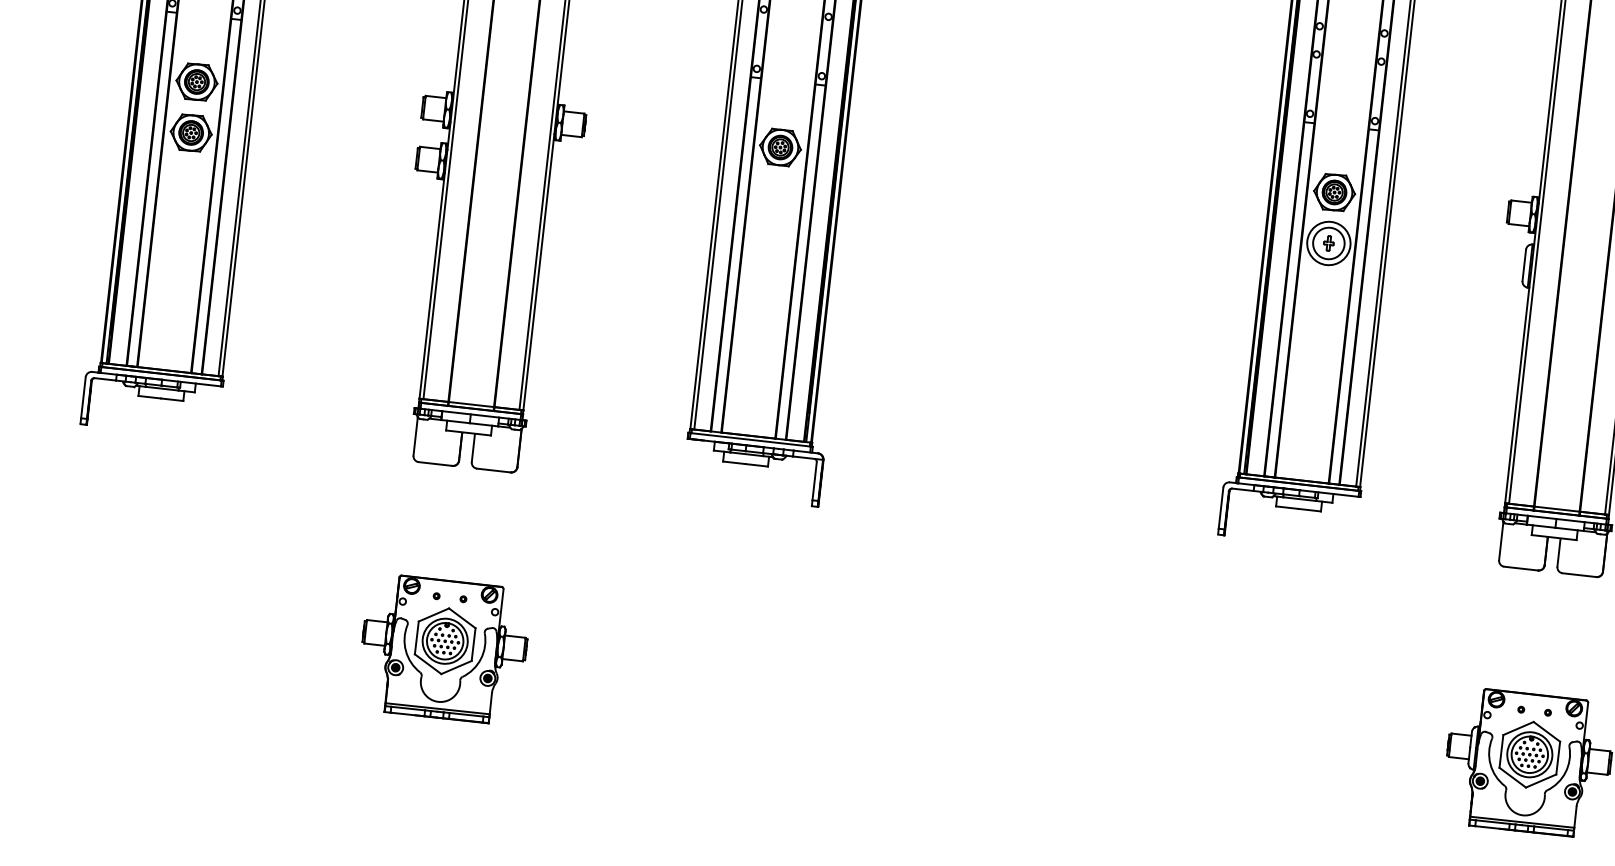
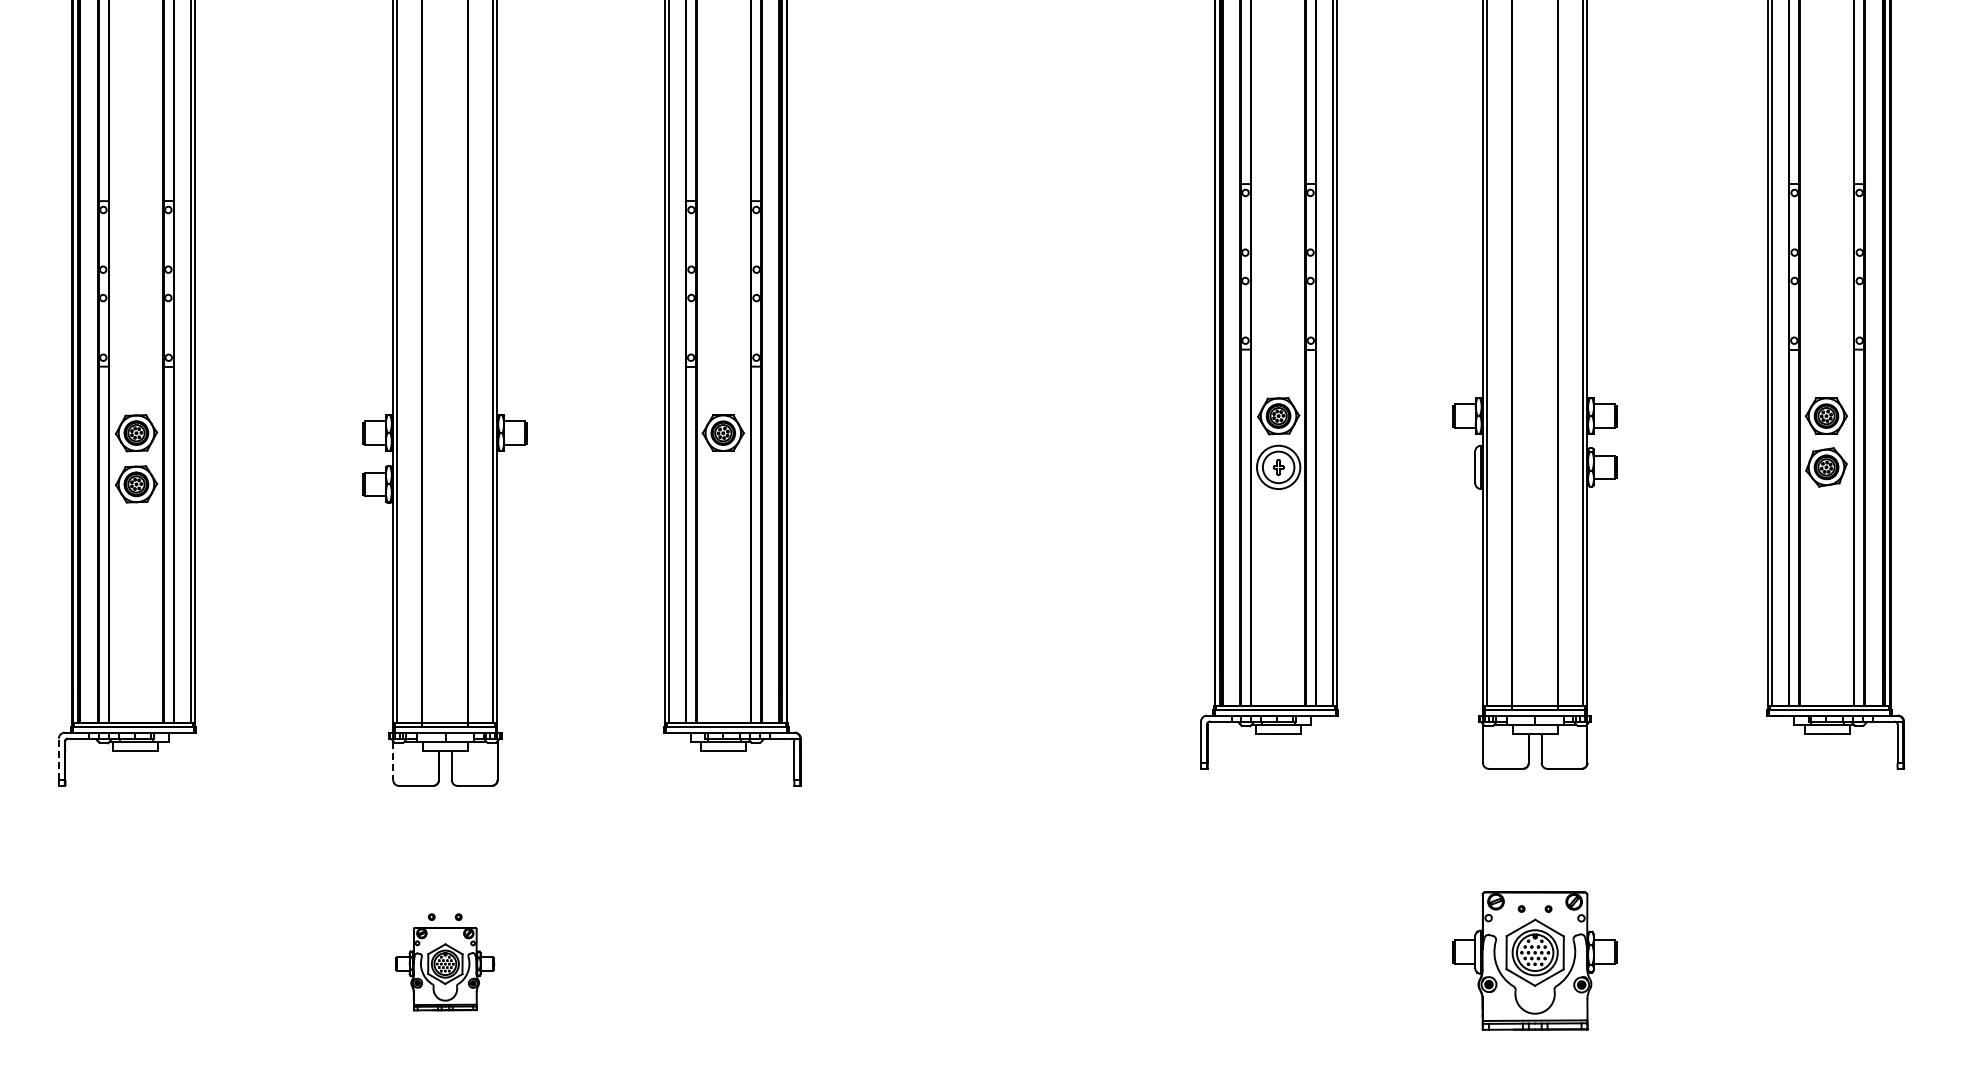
line: (83, 397) -> (58, 759), solid -> dashed
line: (415, 437) -> (393, 761), solid -> dashed
part: (444, 648) -> (445, 968), size x0.6

